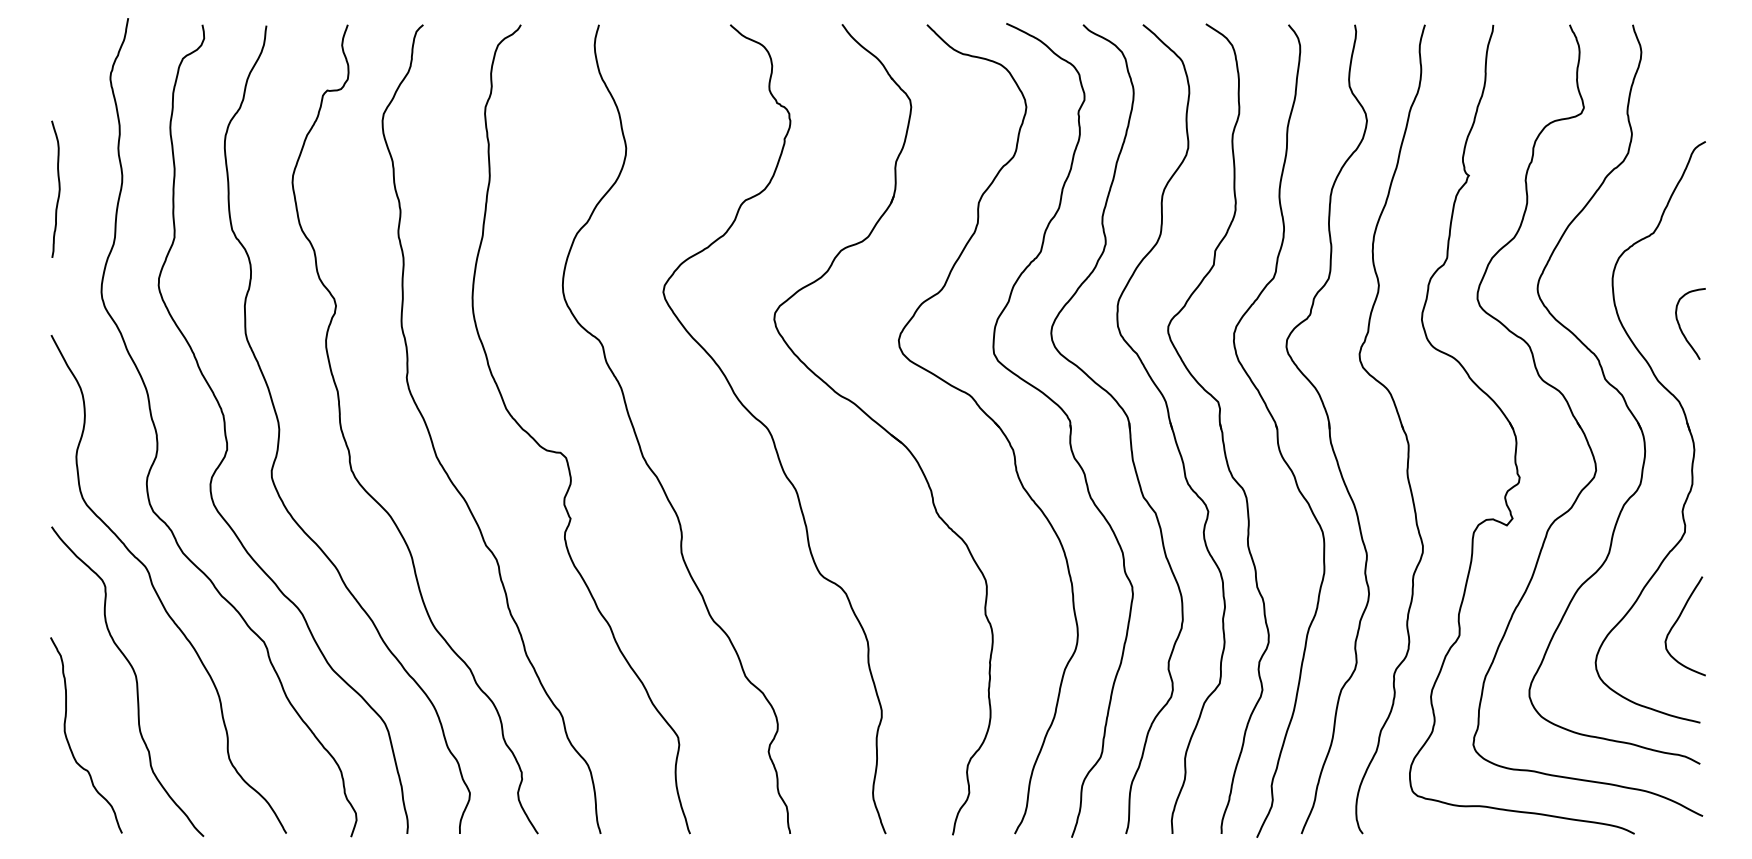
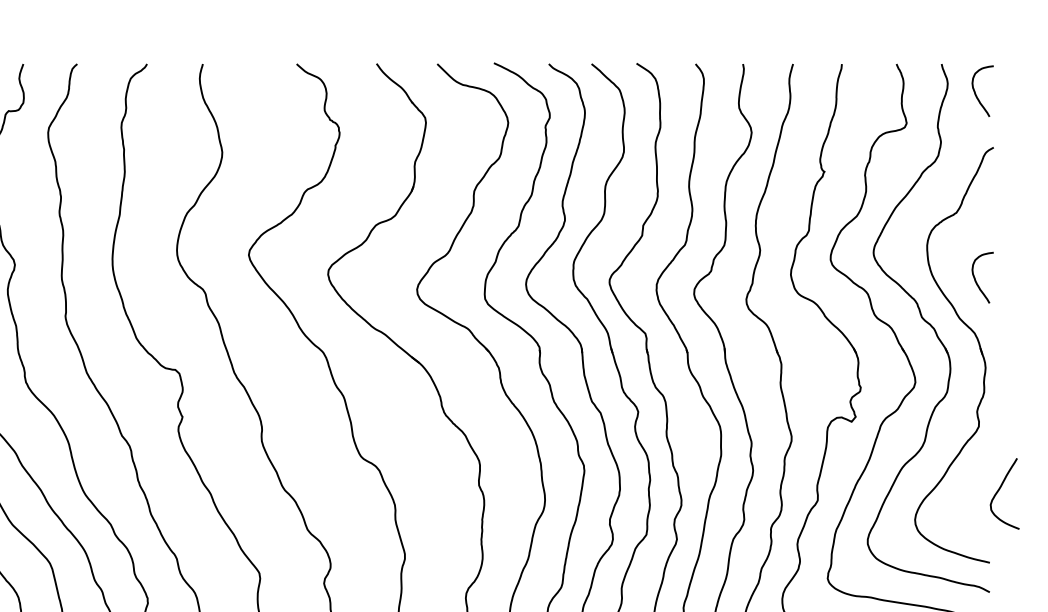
curve: (1680, 64) -> (975, 92), added
curve: (1678, 620) -> (1000, 489), moved

